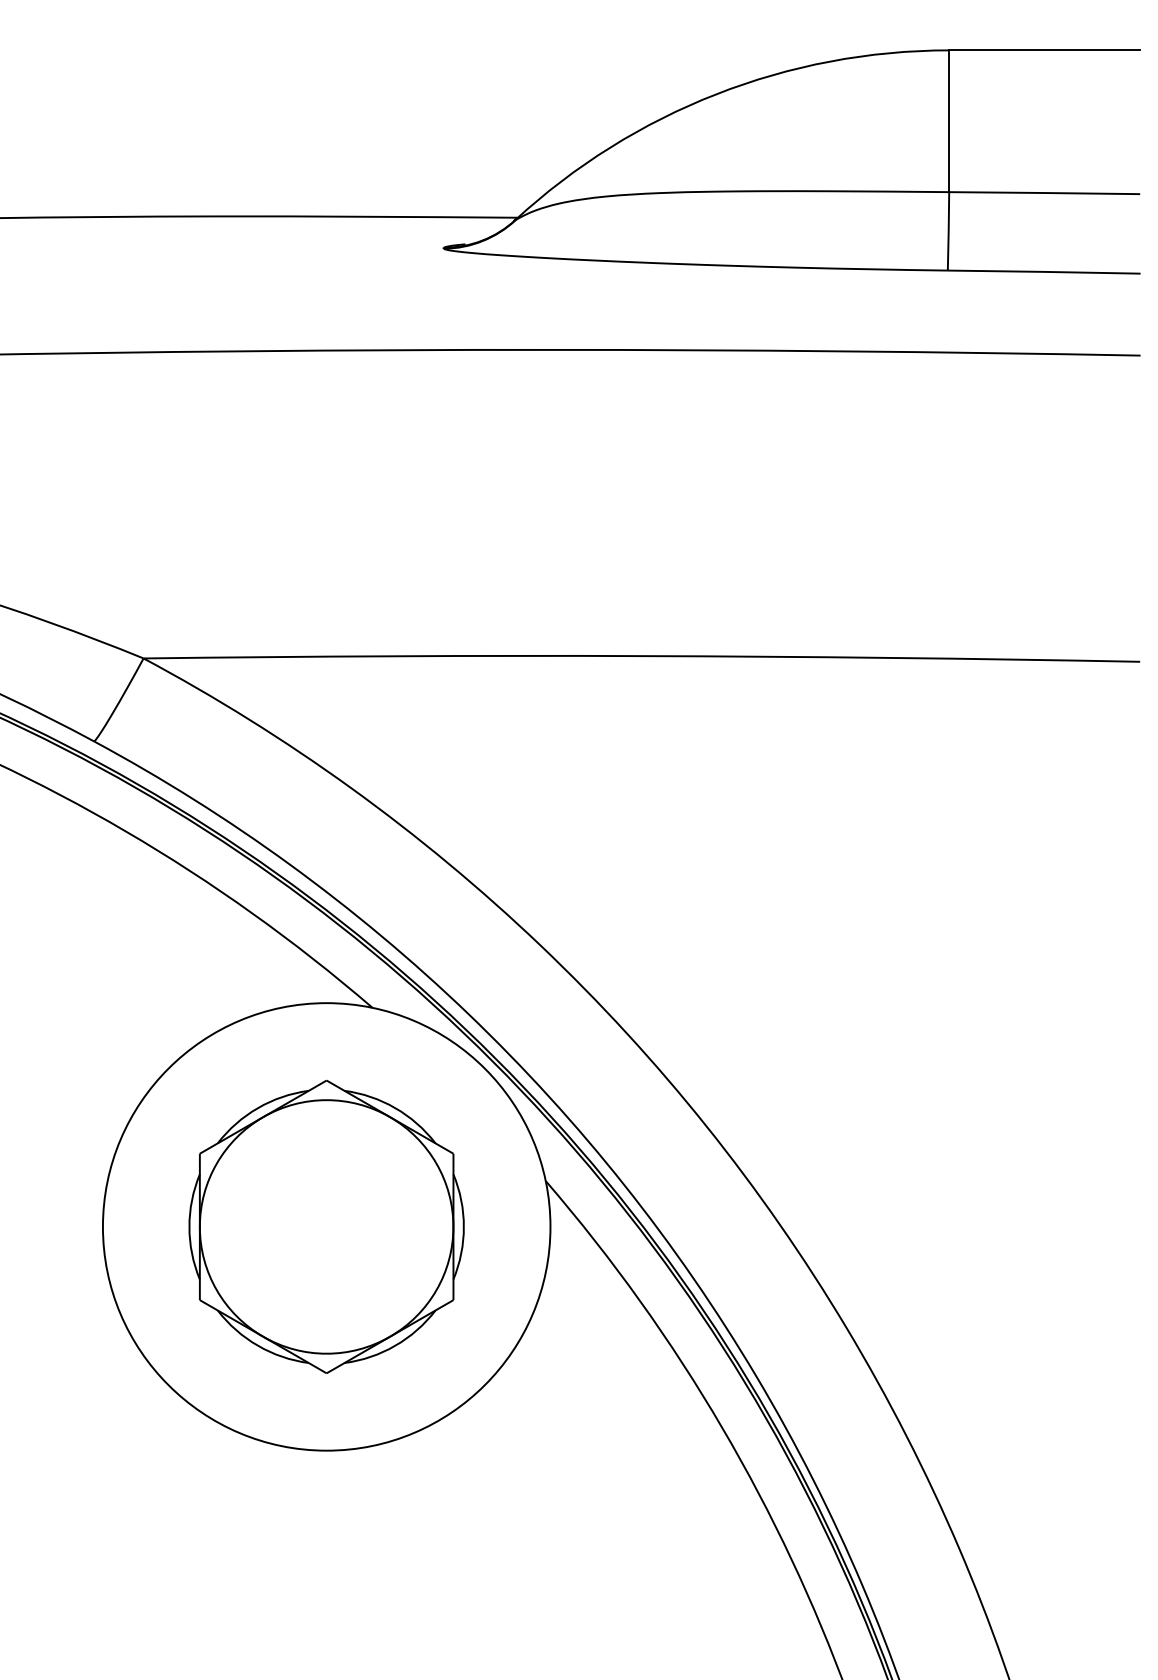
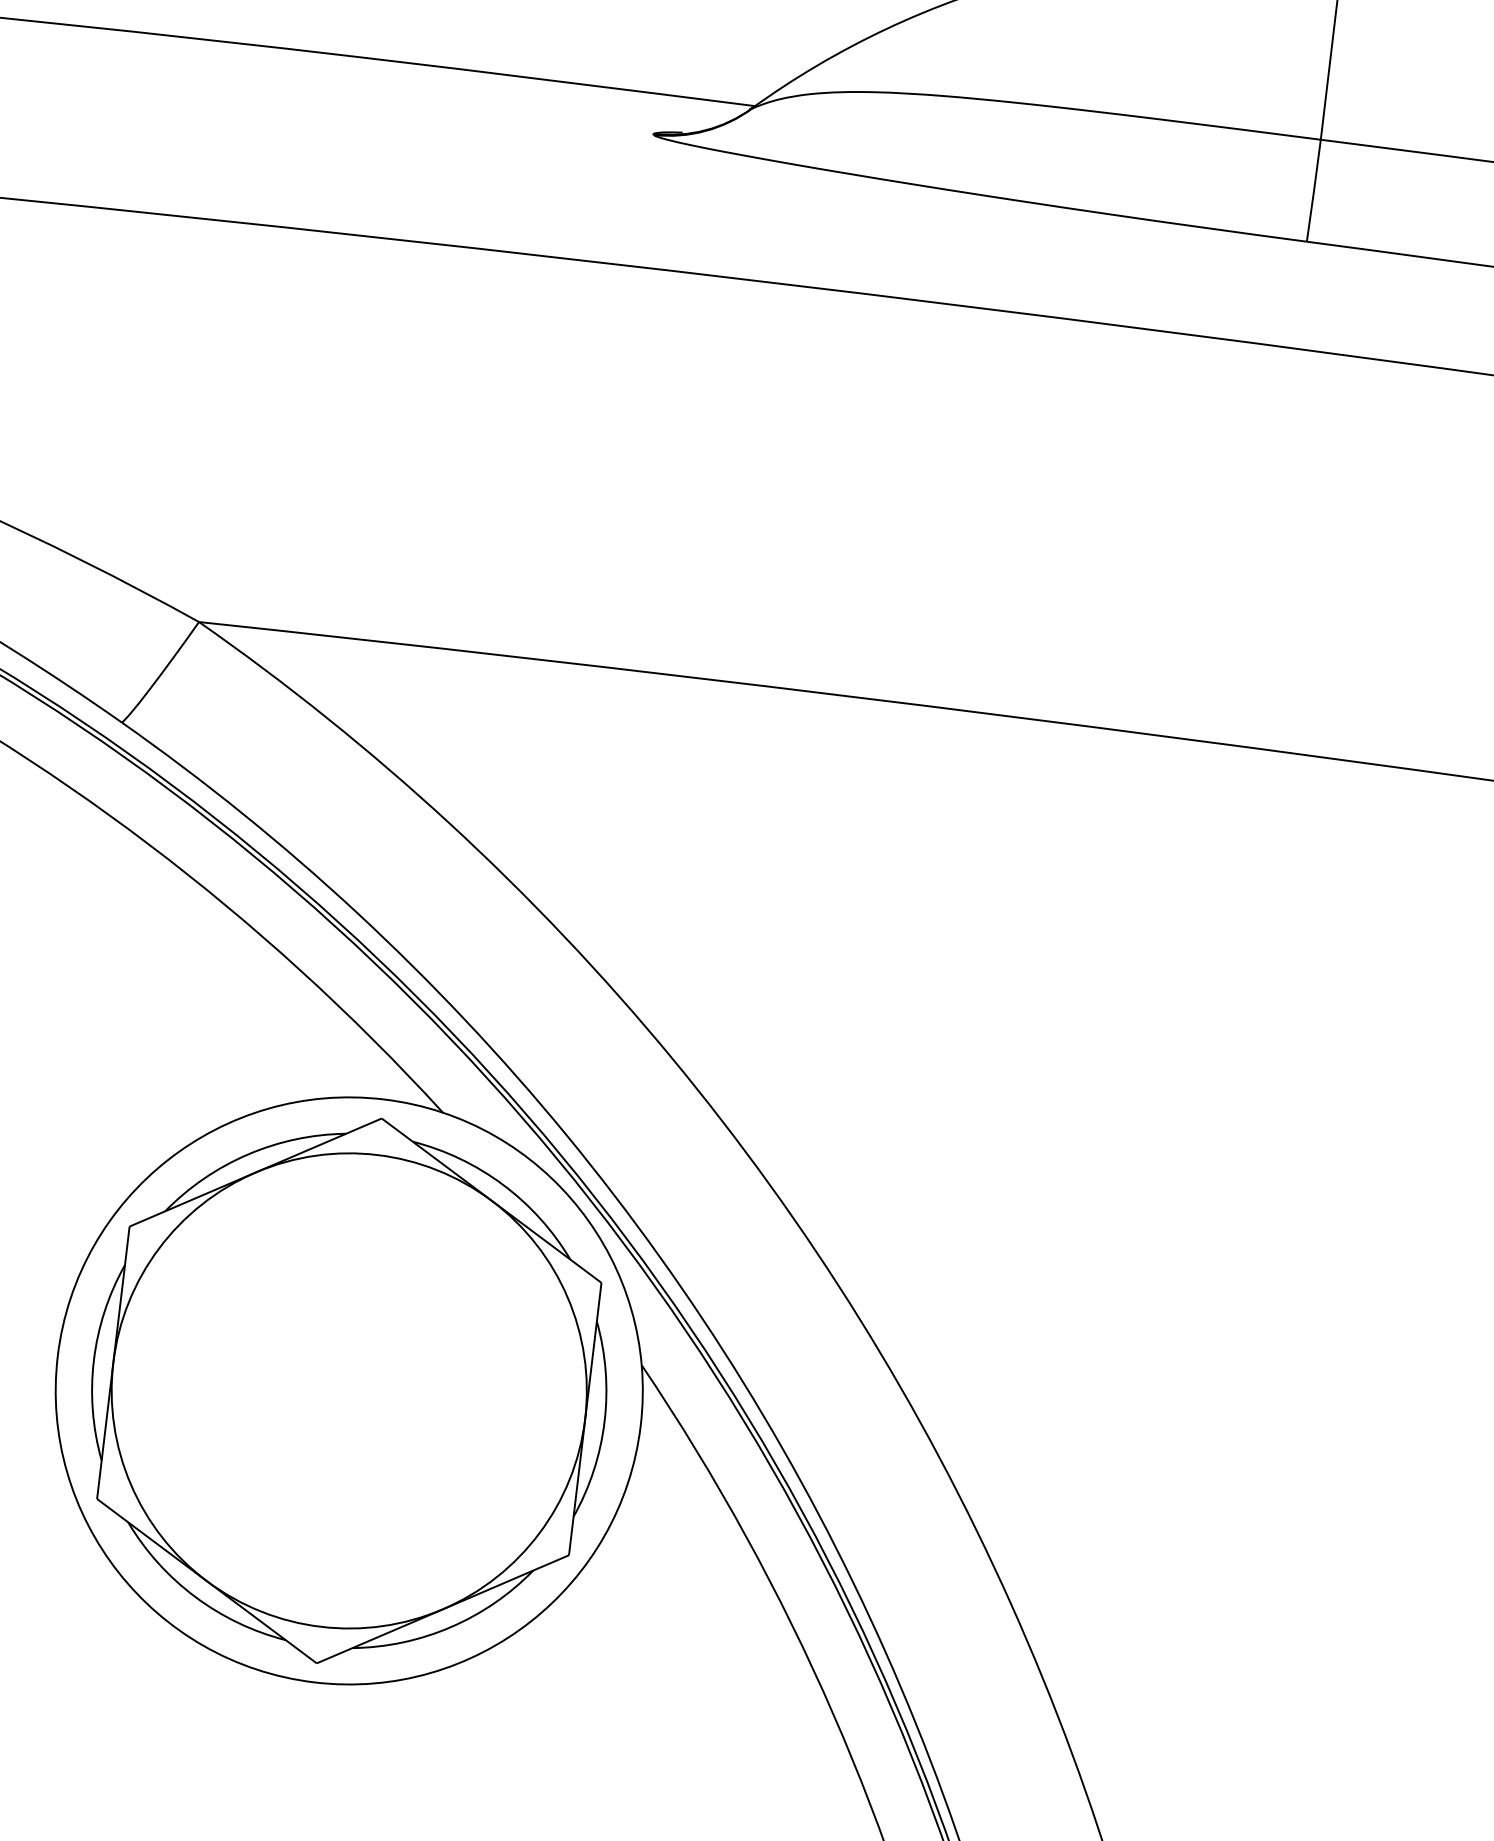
part: (326, 1226) -> (349, 1390), size x1.43

